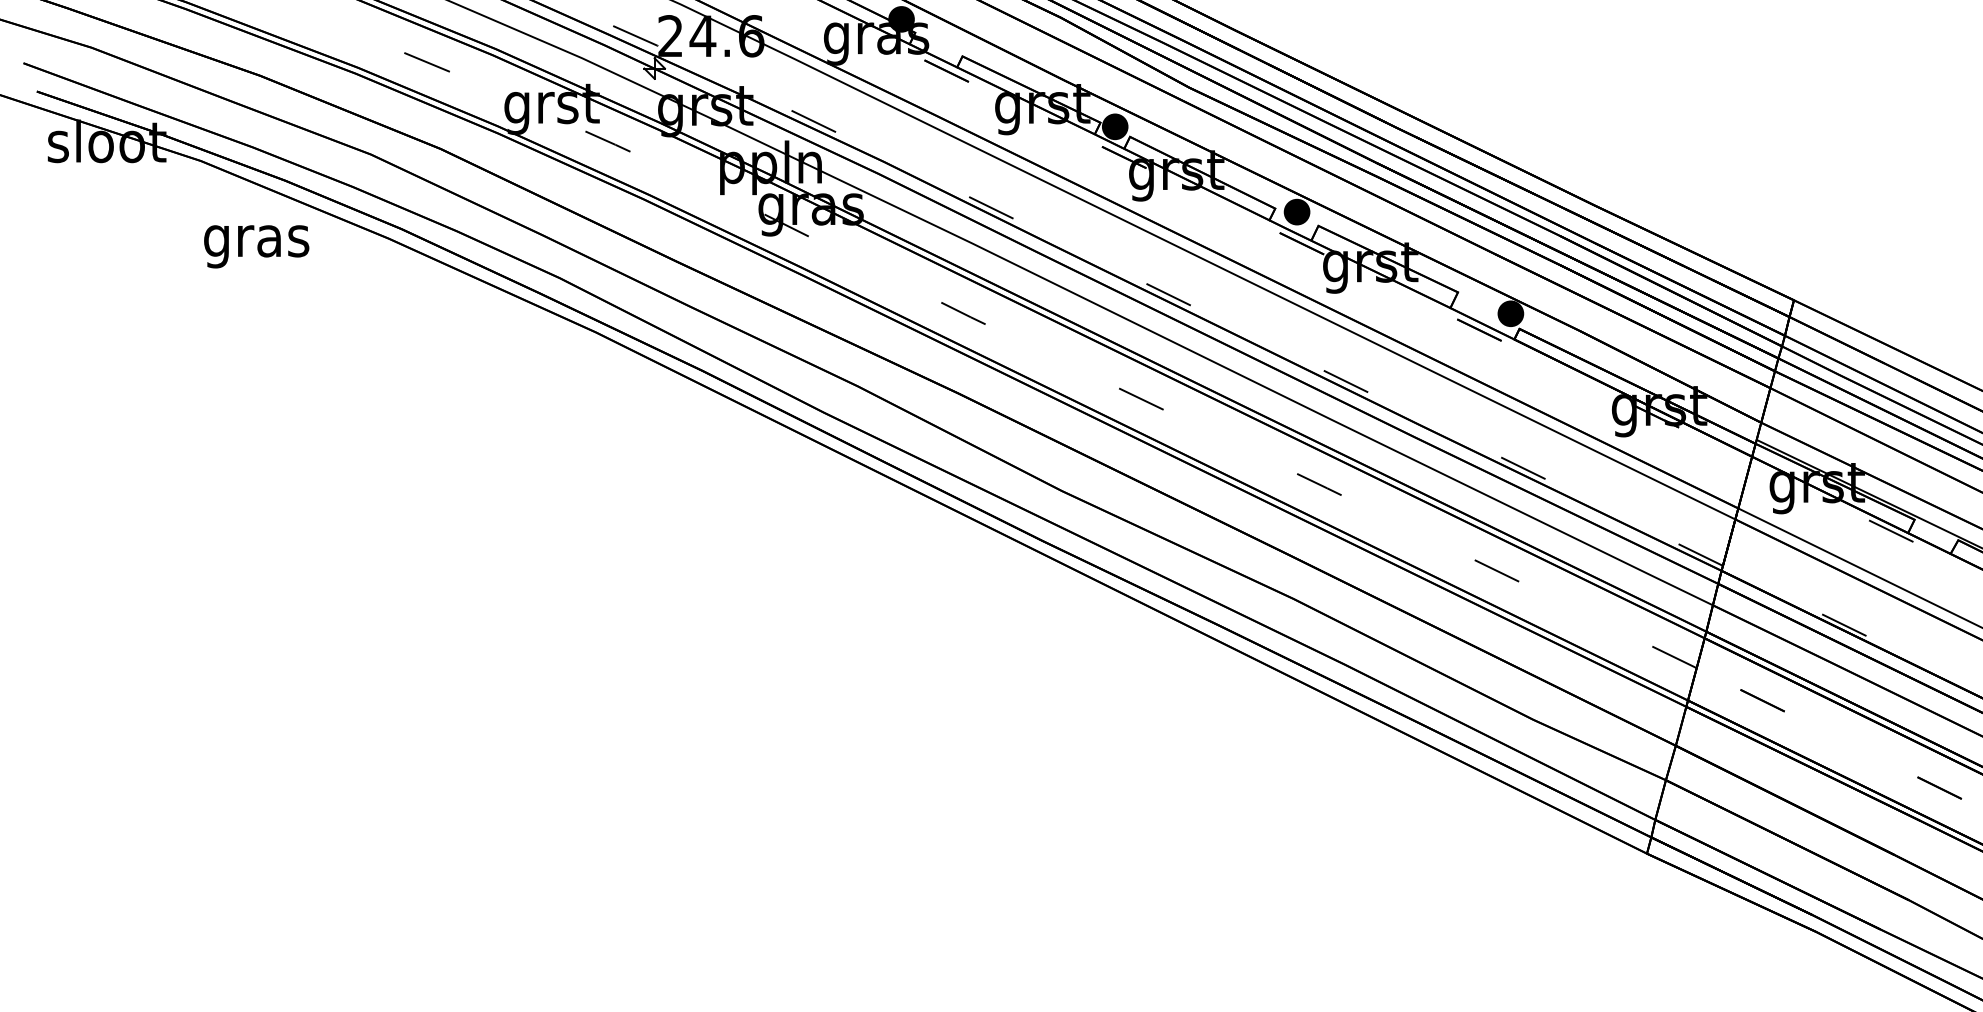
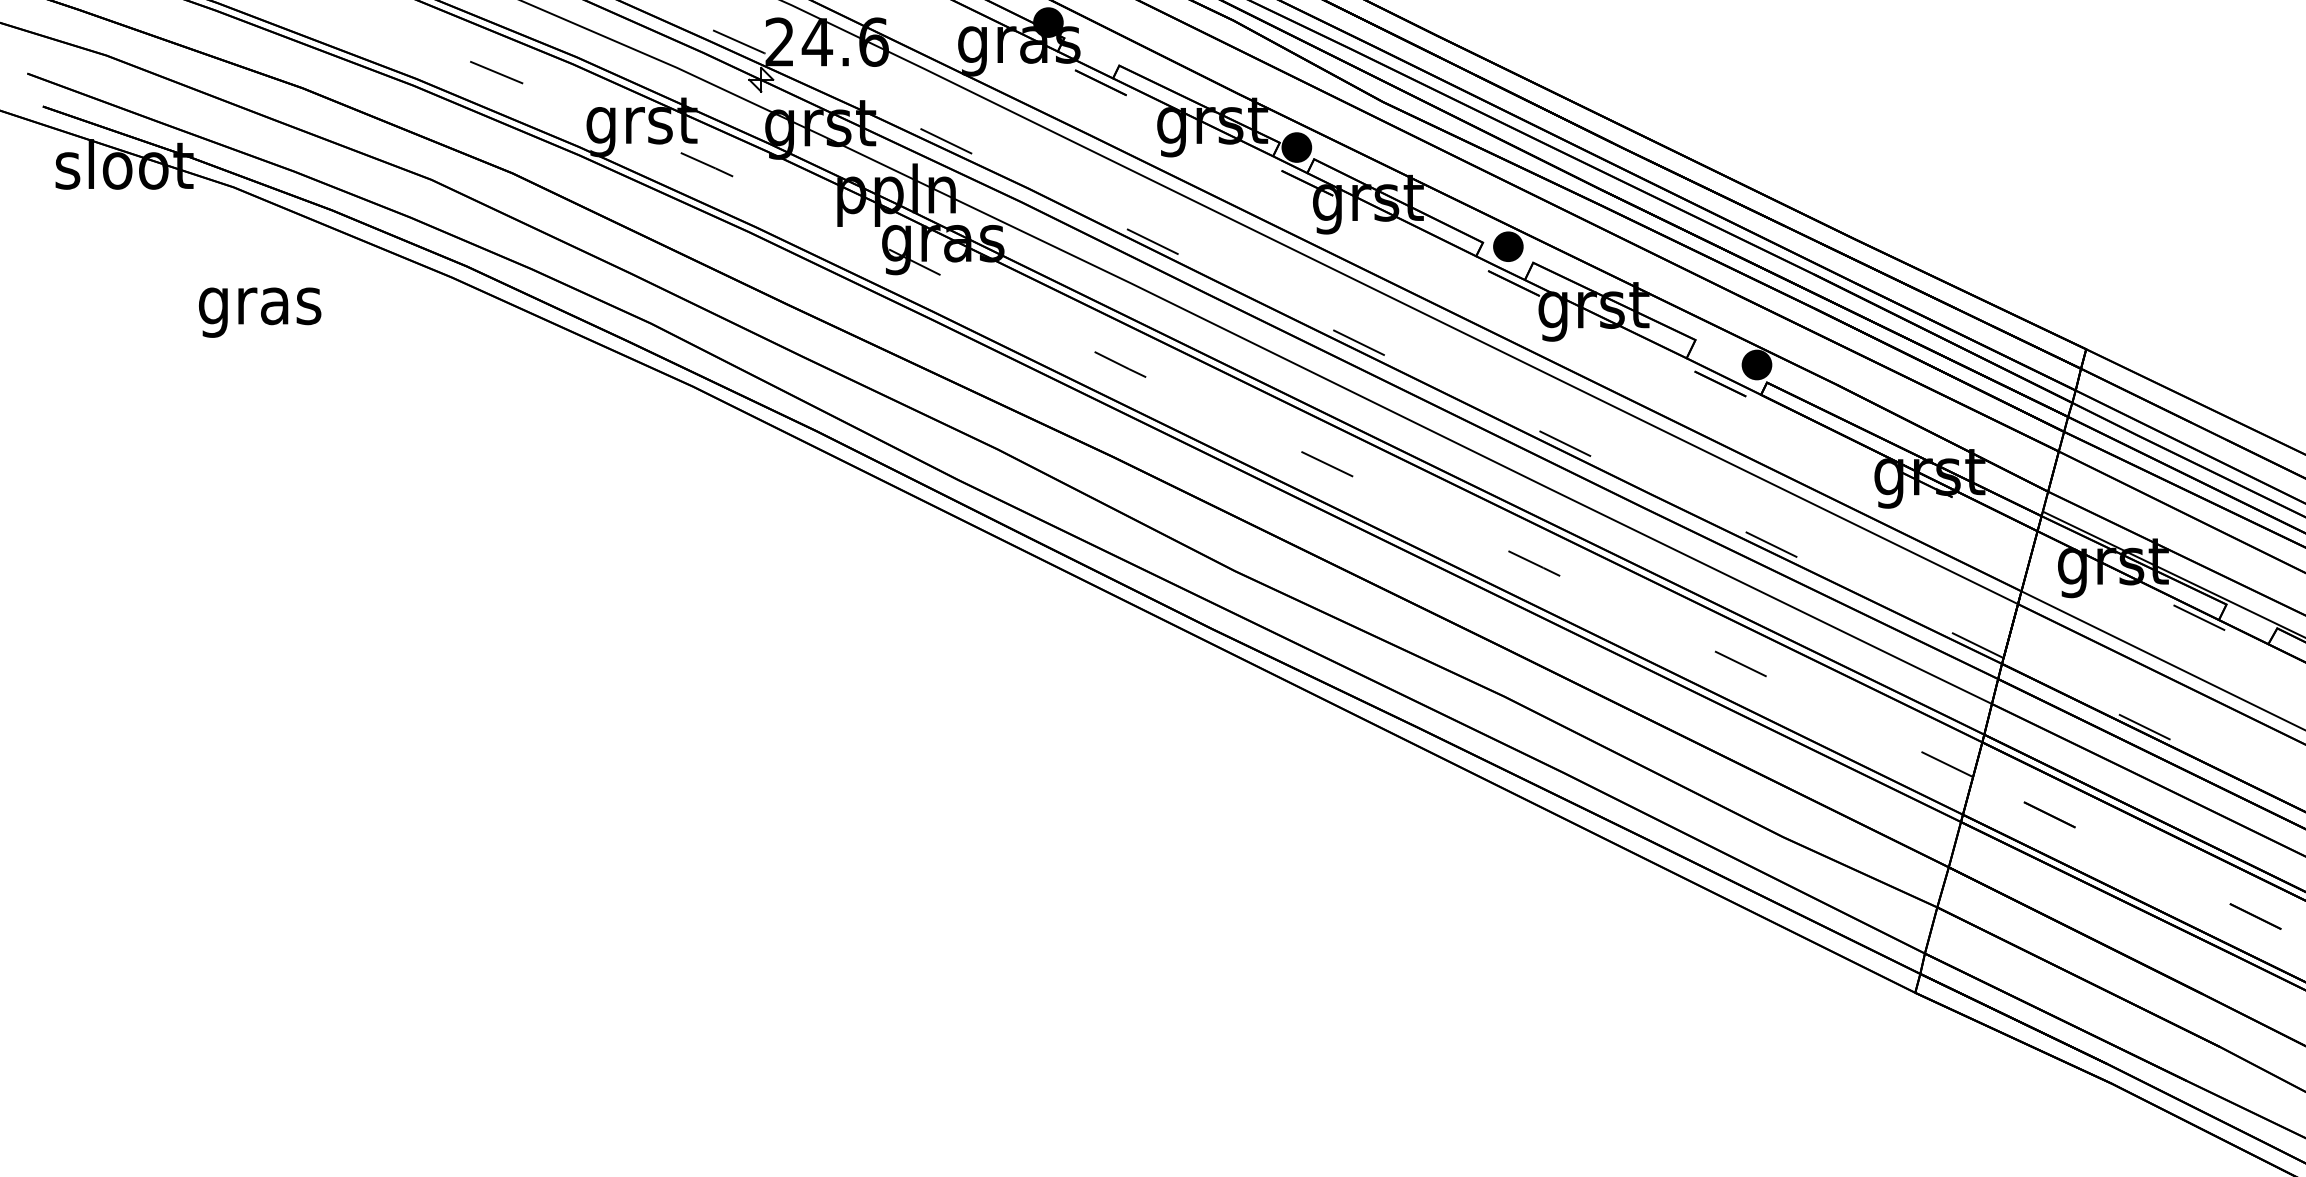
text: (256, 246) -> (259, 312), moved

